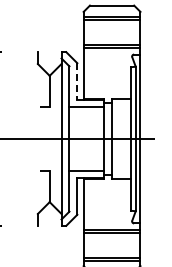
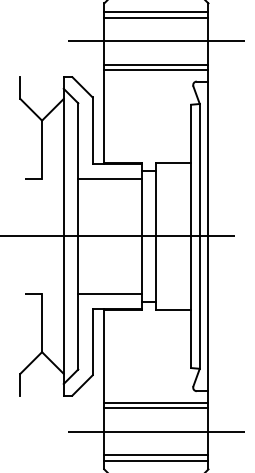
line: (111, 32) -> (155, 41), added
line: (77, 81) -> (92, 130), dashed -> solid
line: (111, 245) -> (155, 431), added

